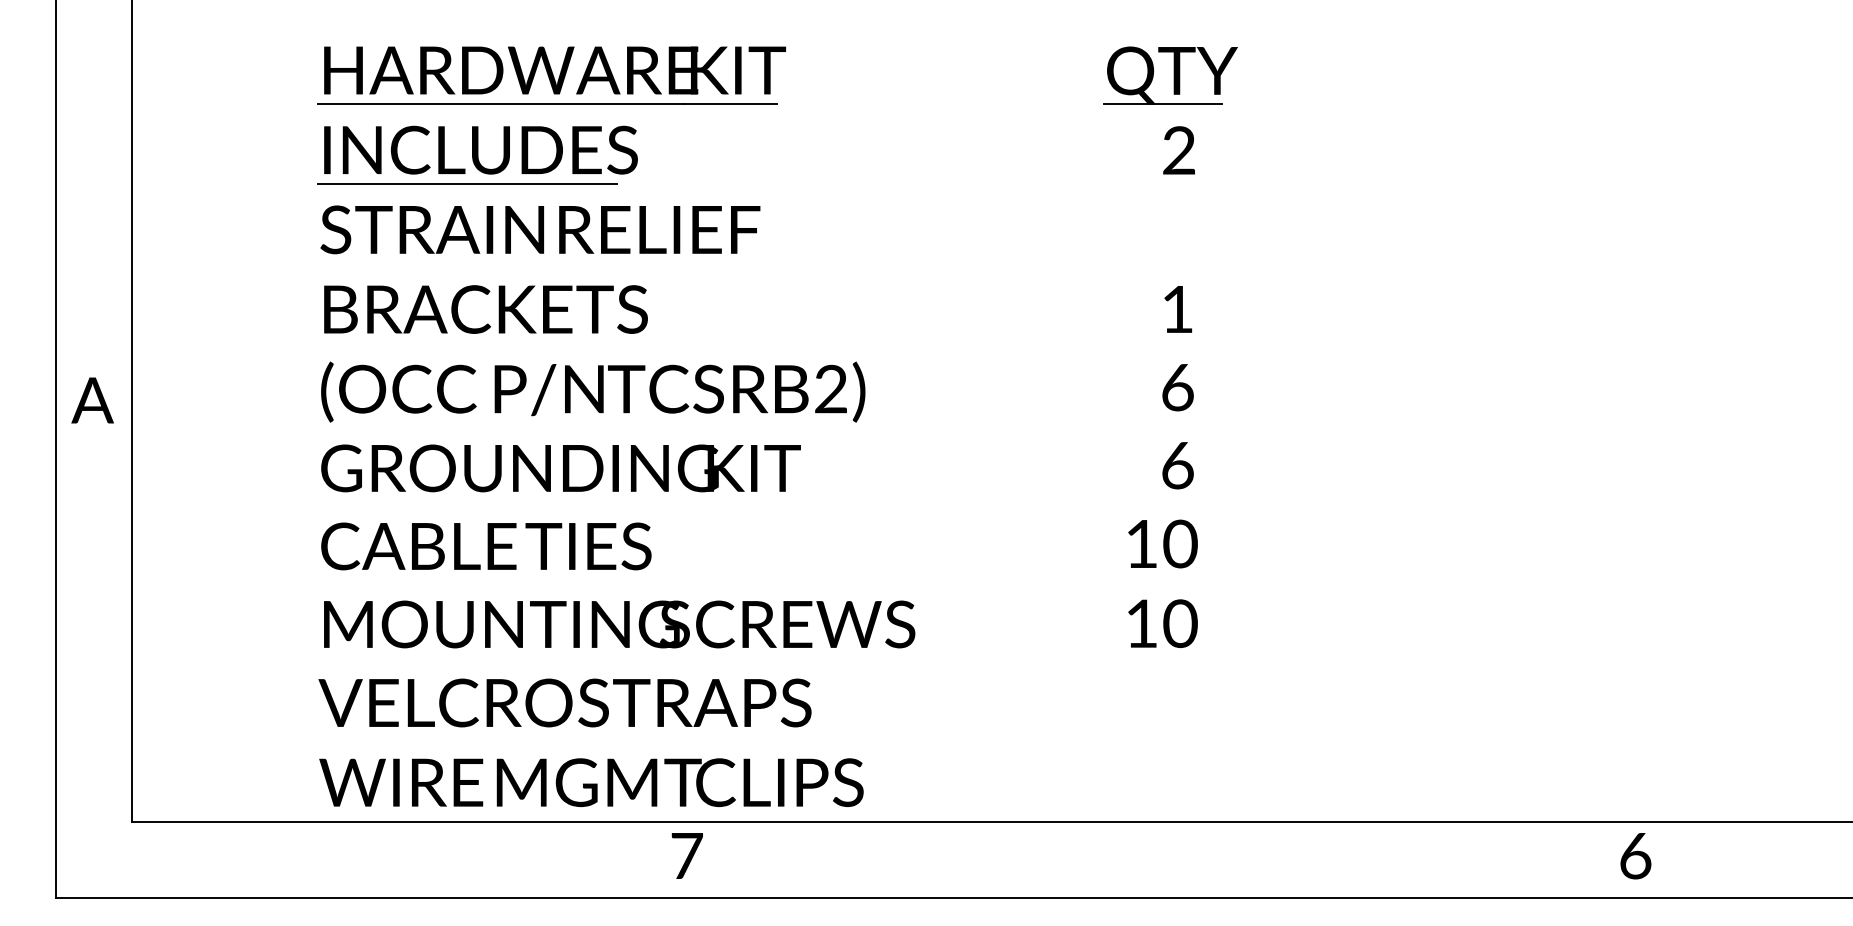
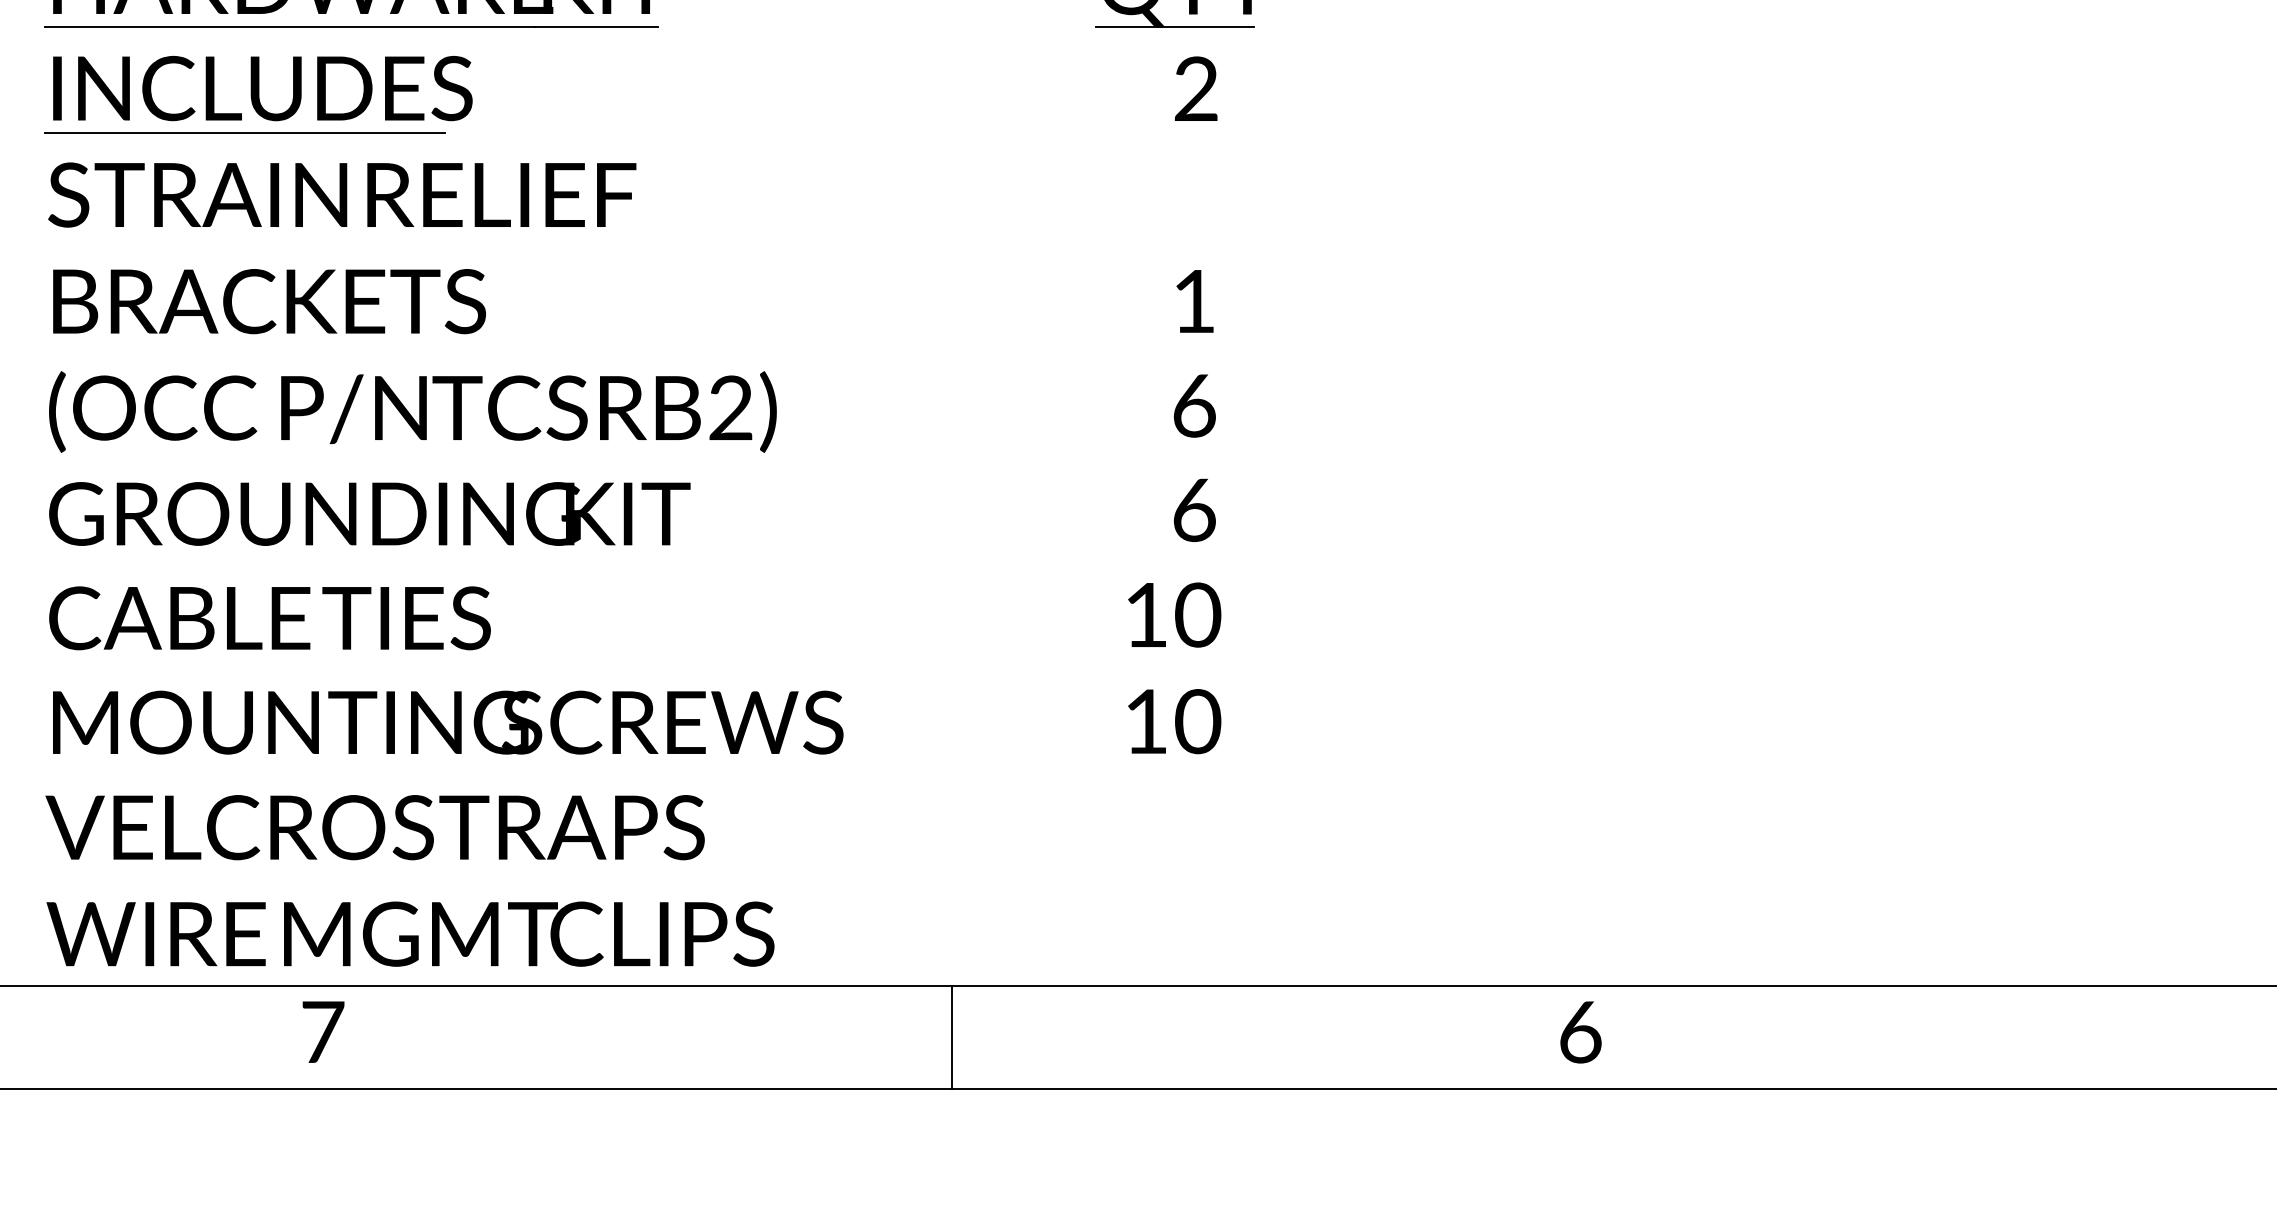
text: (686, 855) -> (322, 1031), moved
text: (1635, 856) -> (1580, 1032), moved
line: (996, 859) -> (952, 1036), added

